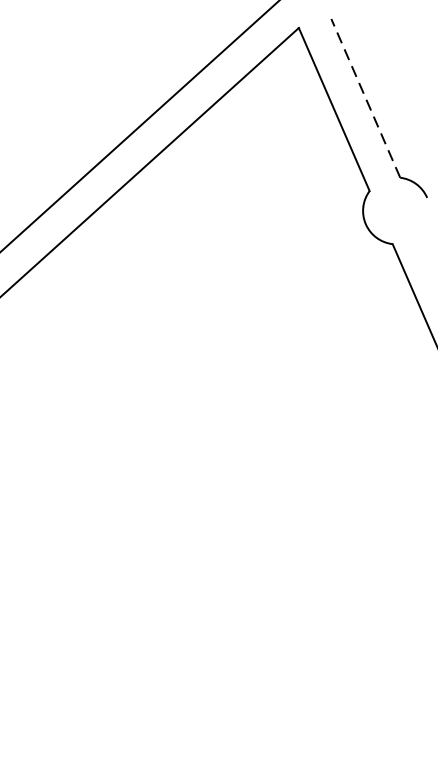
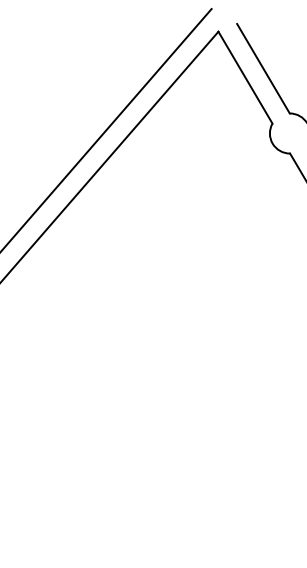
line: (365, 98) -> (263, 68), dashed -> solid

